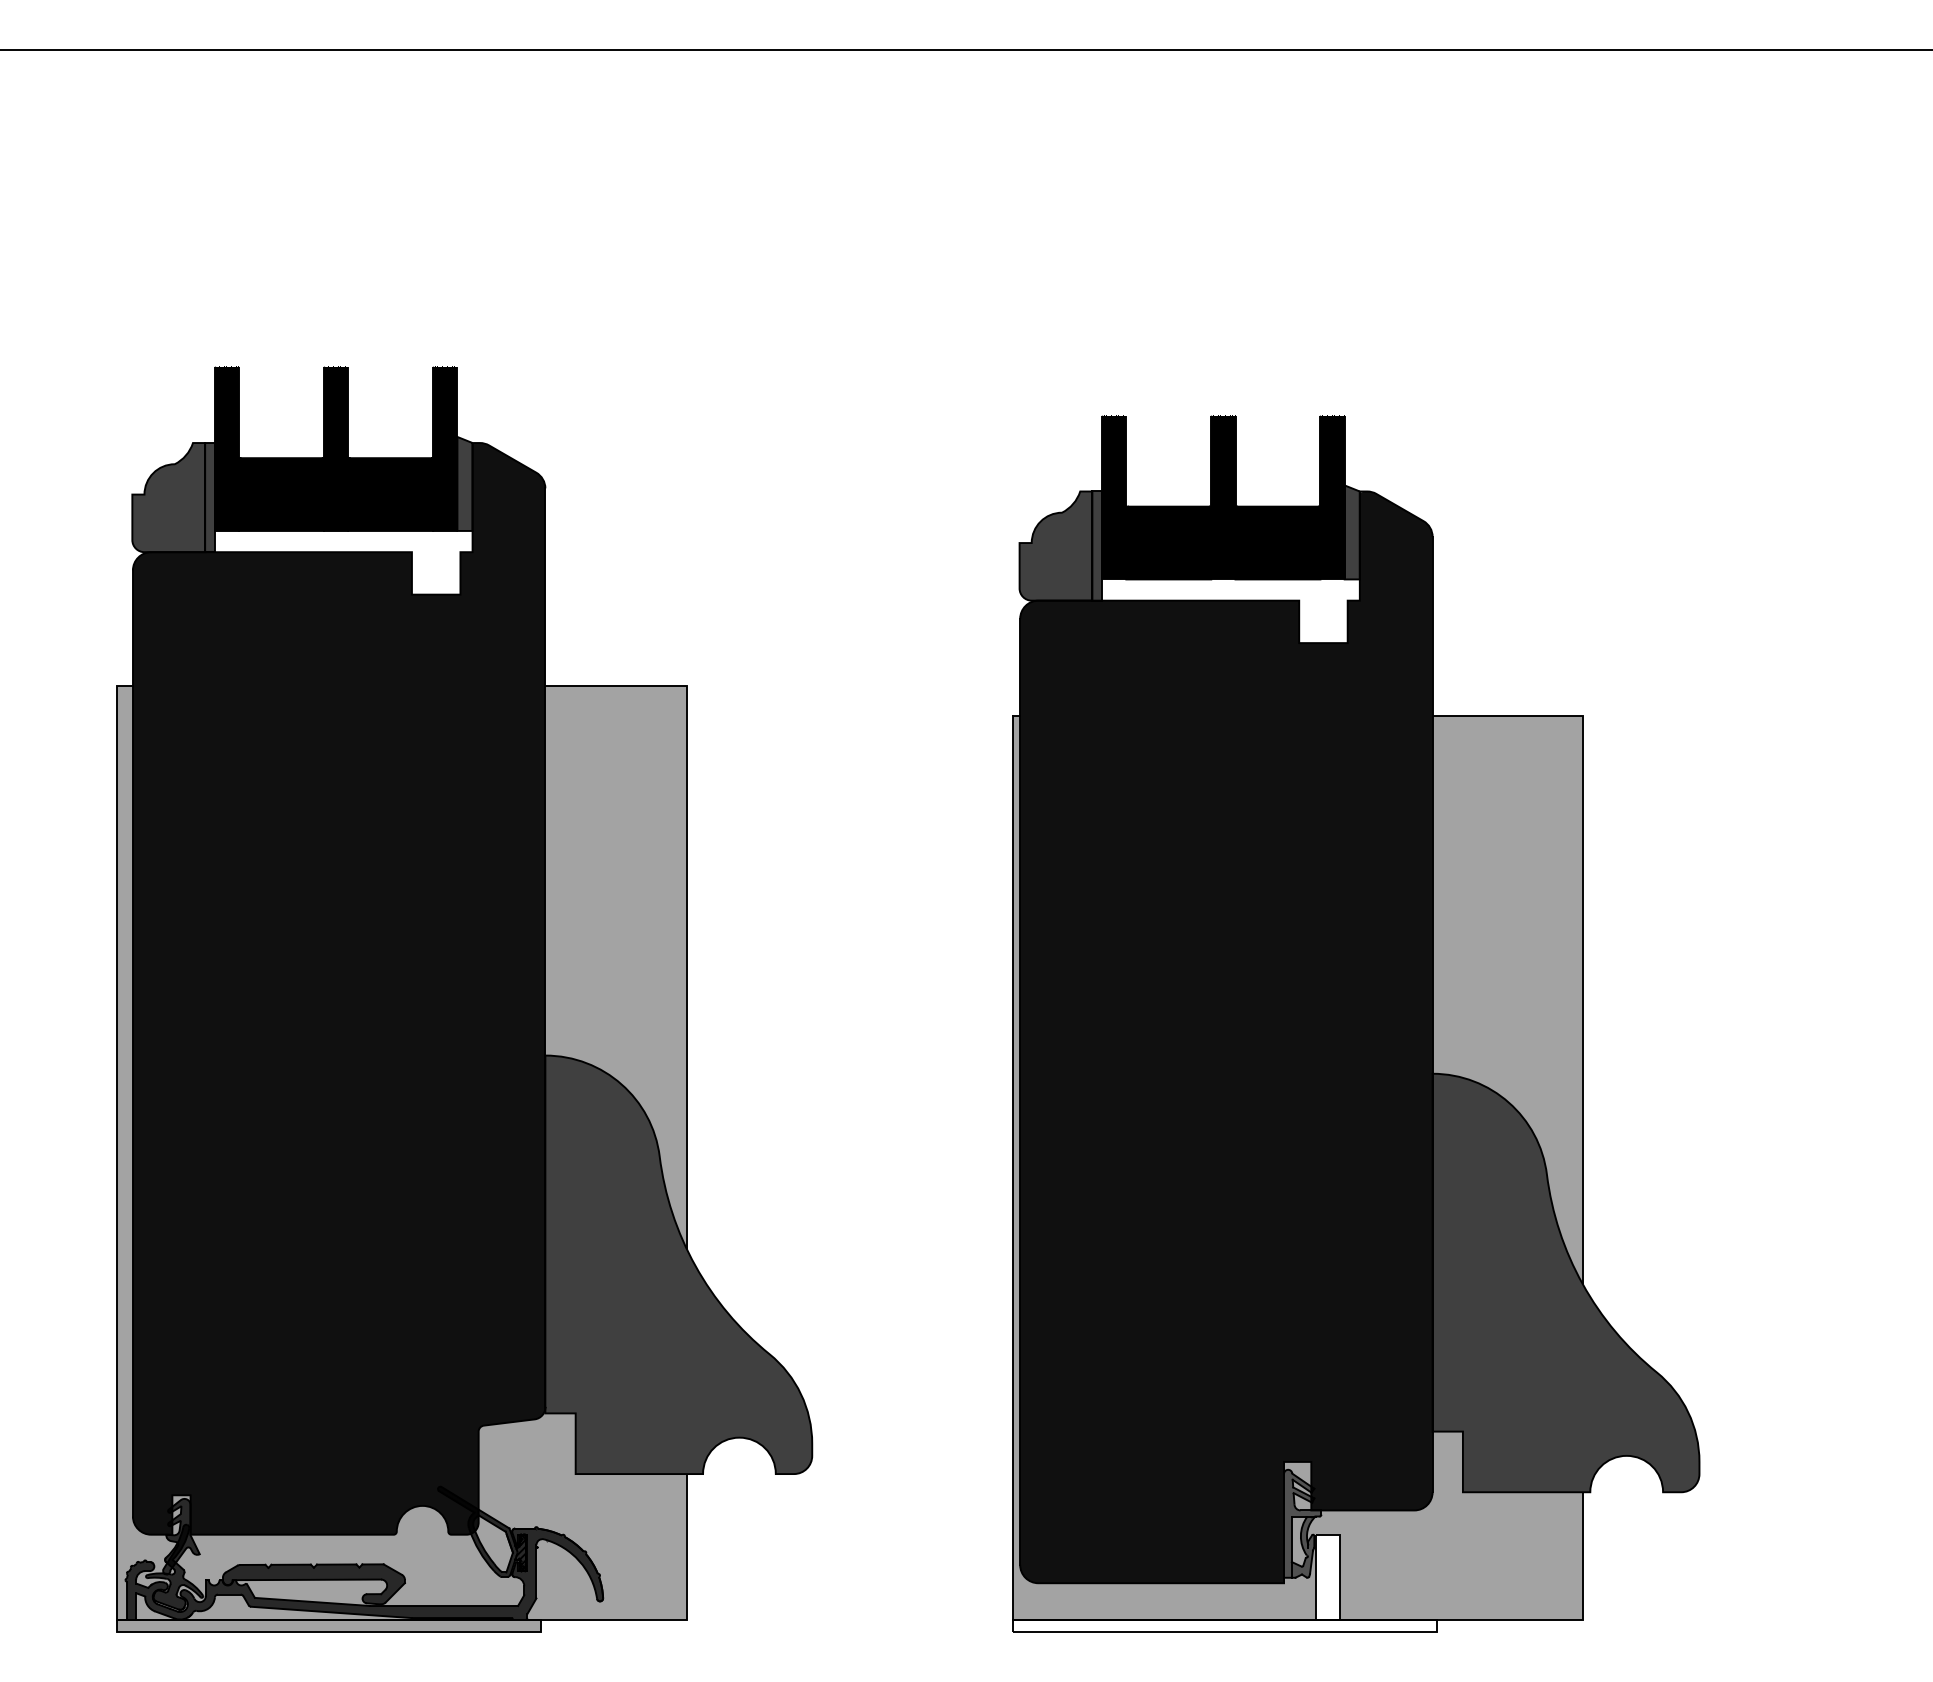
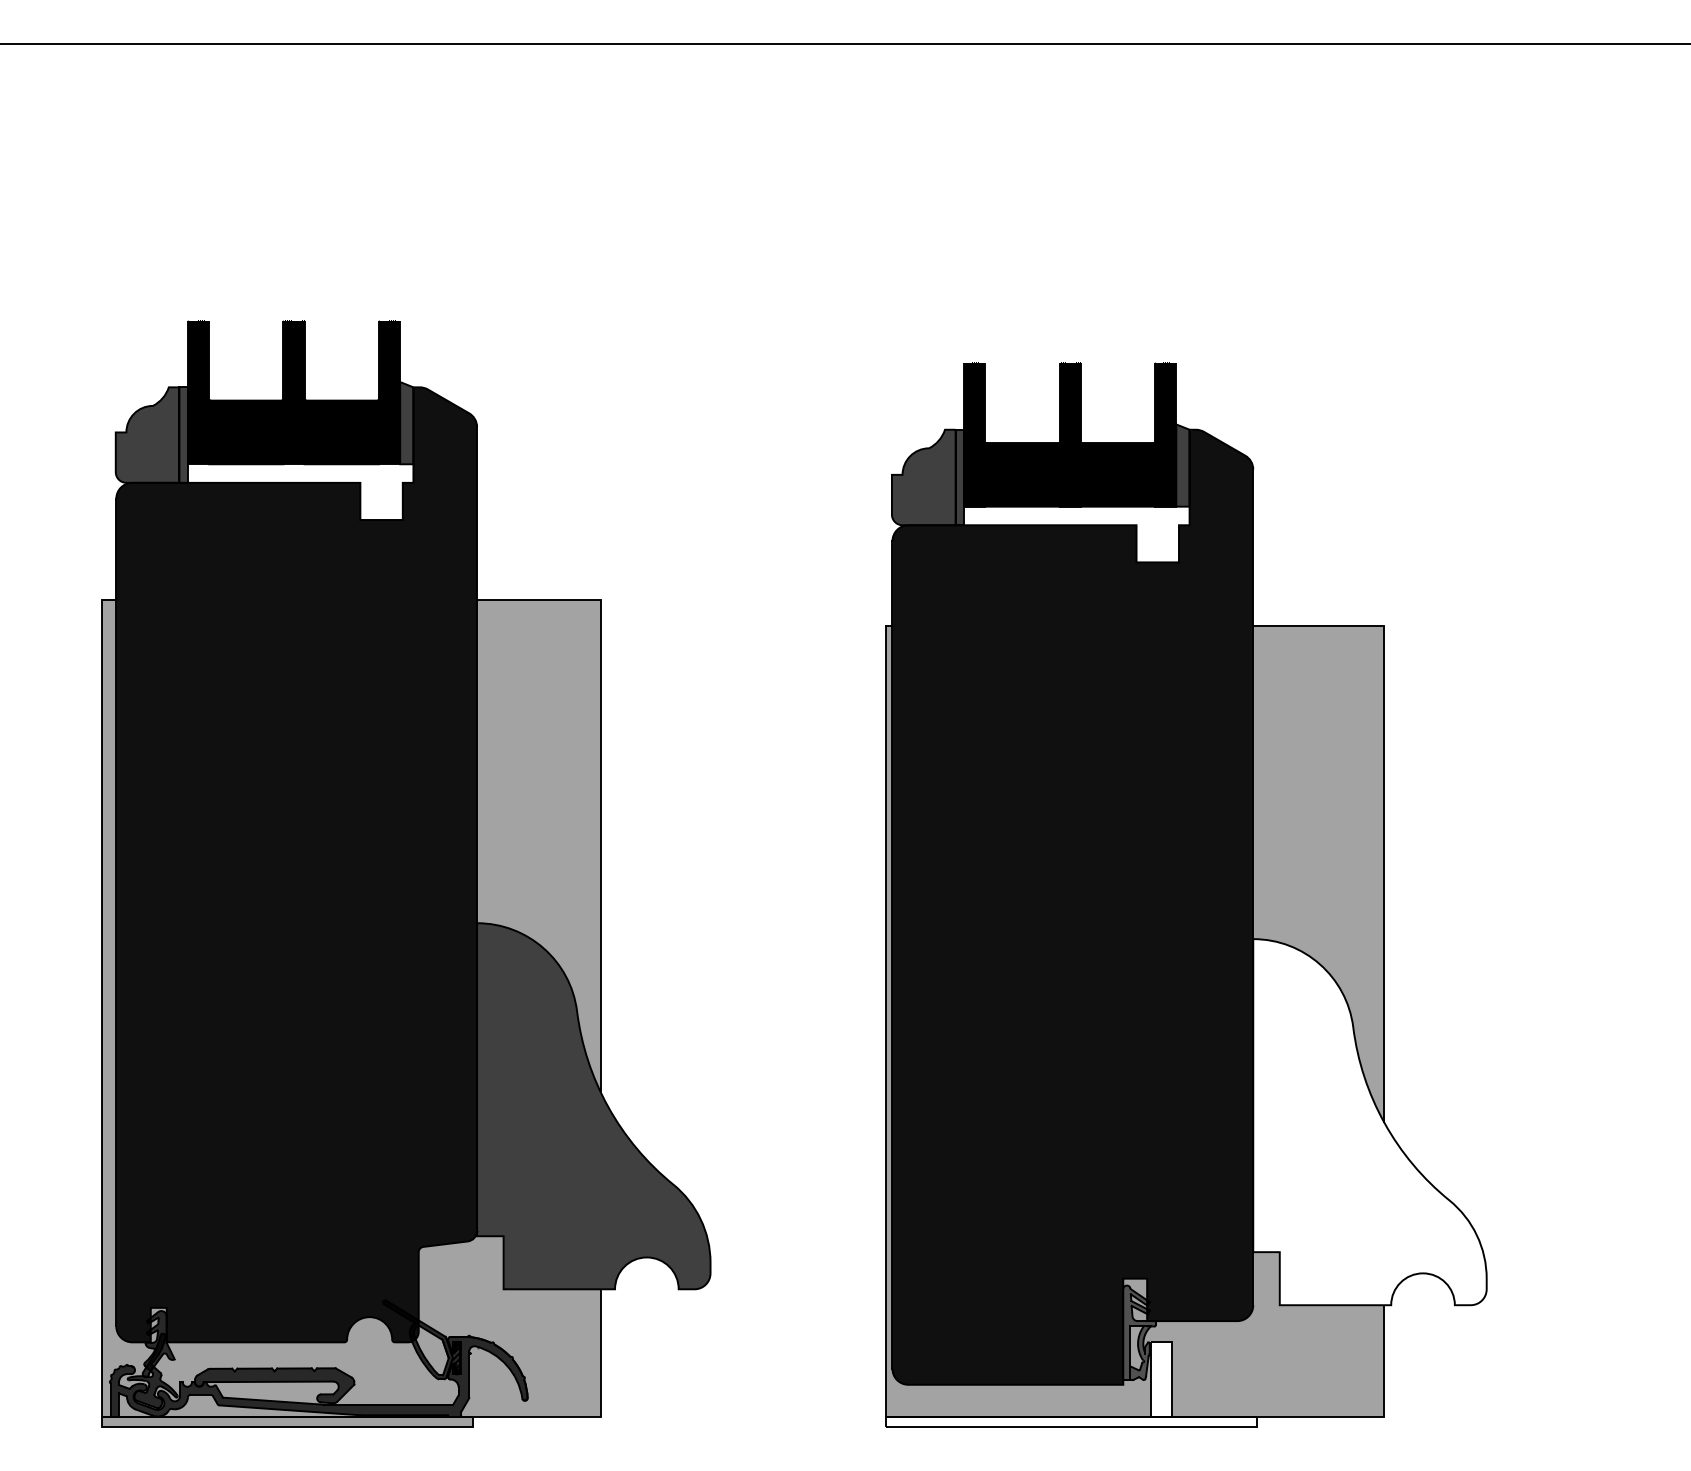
fill: (1565, 1282) -> (1369, 1121), removed

